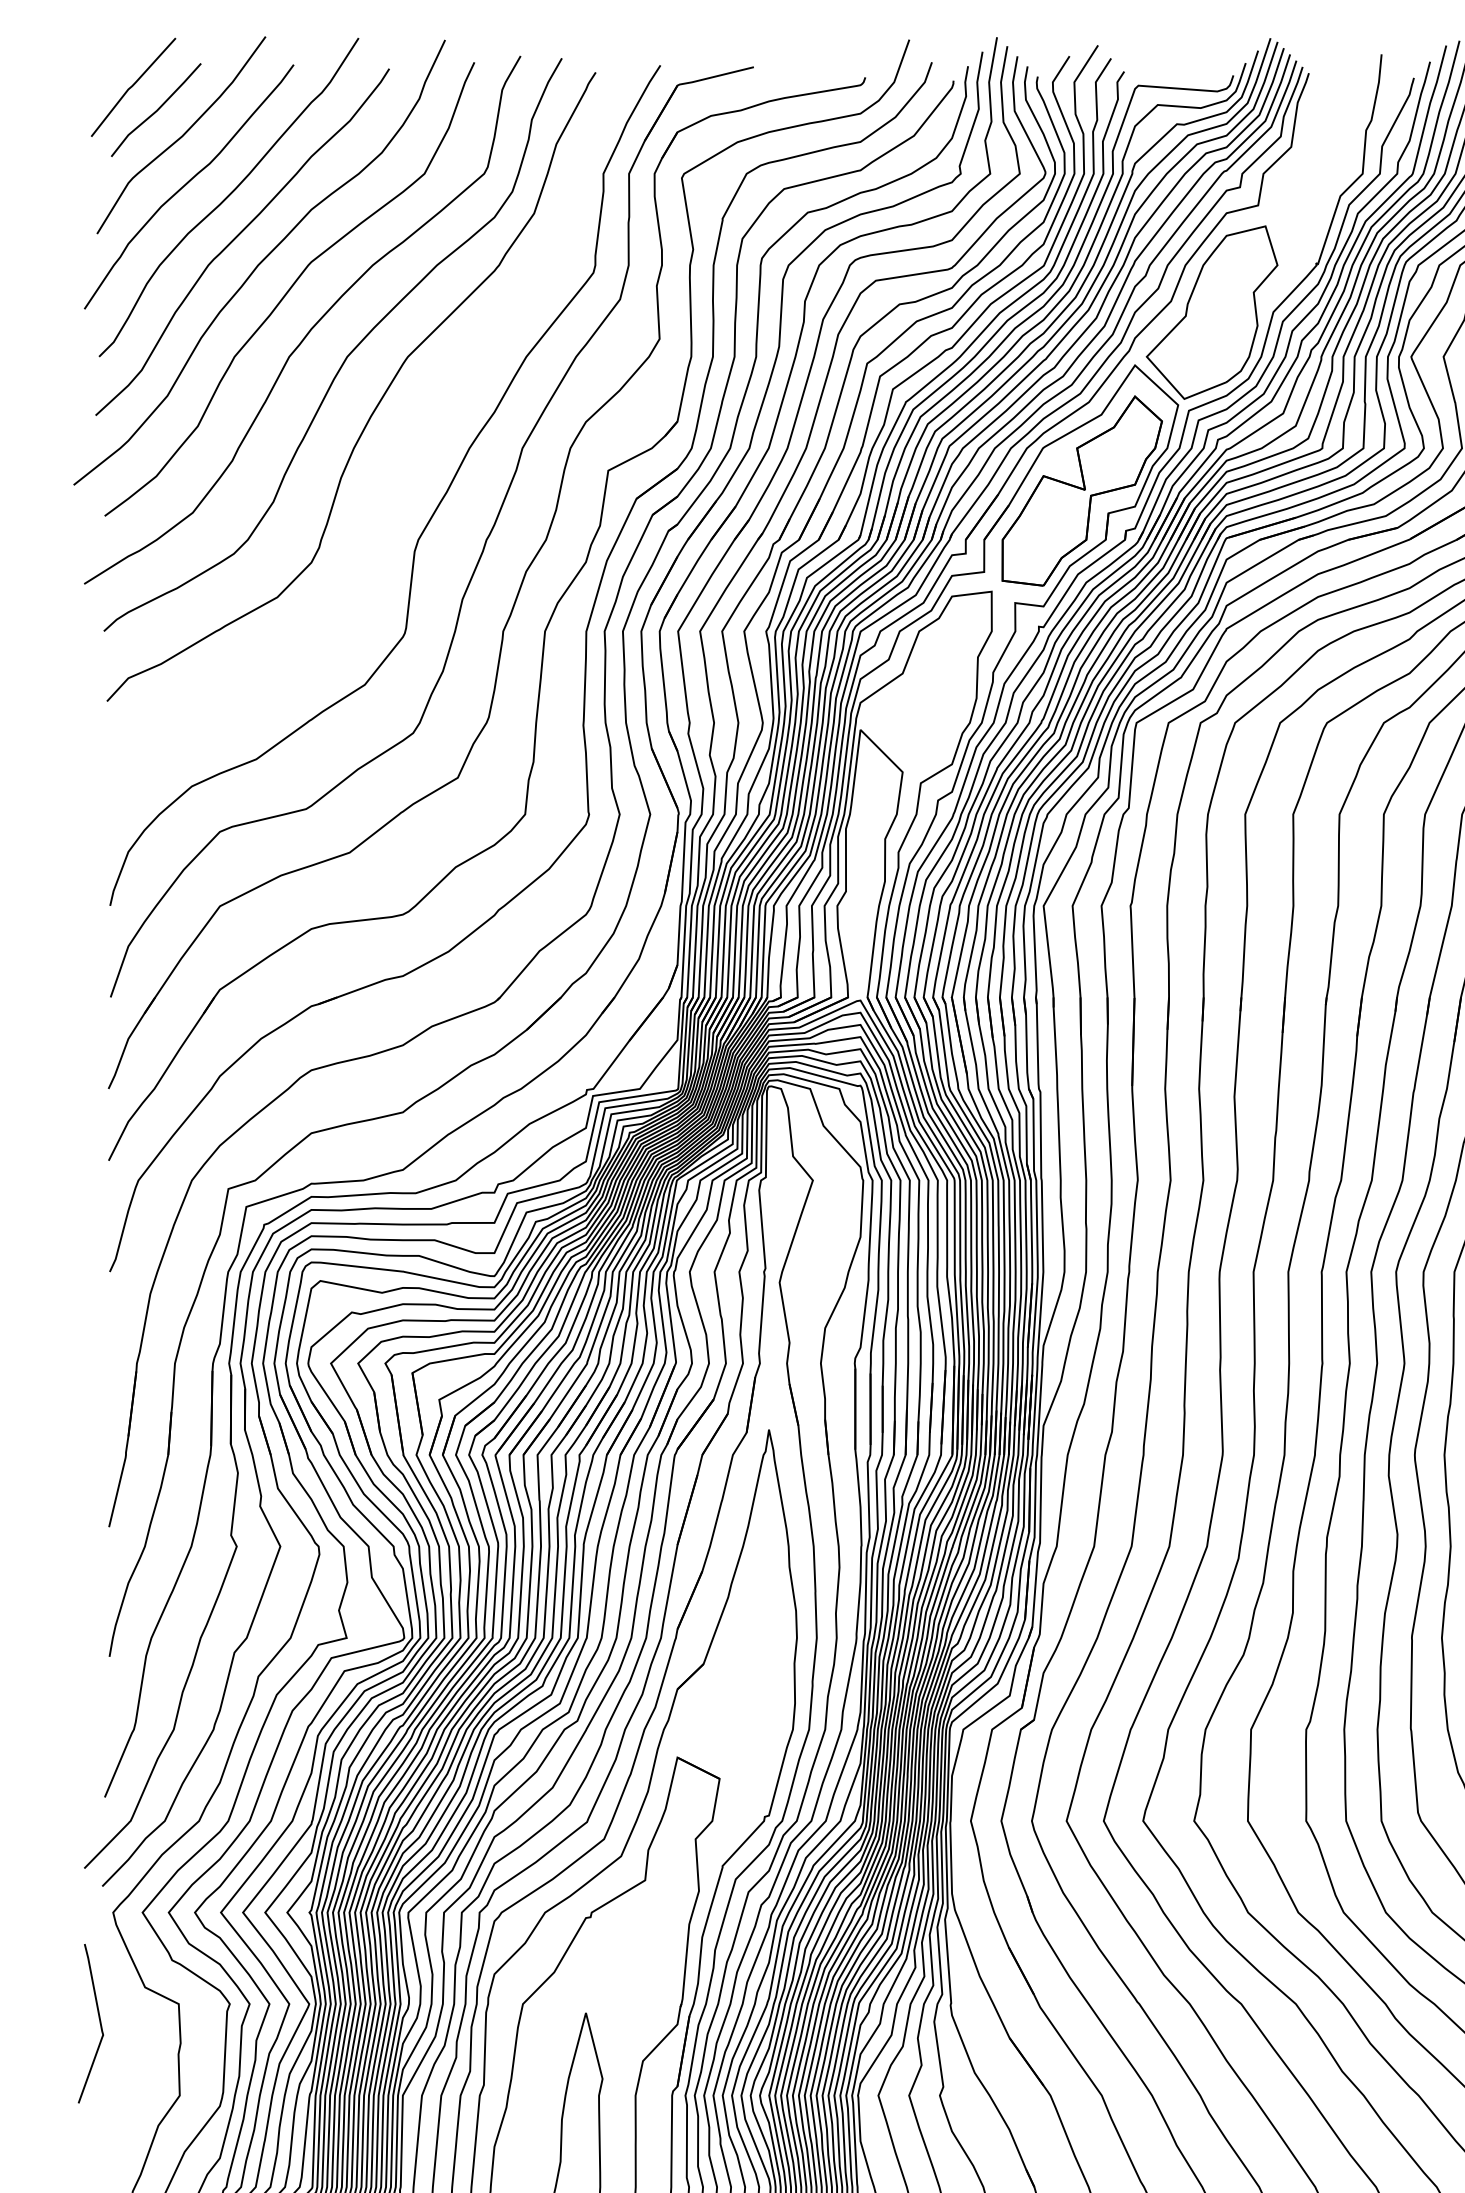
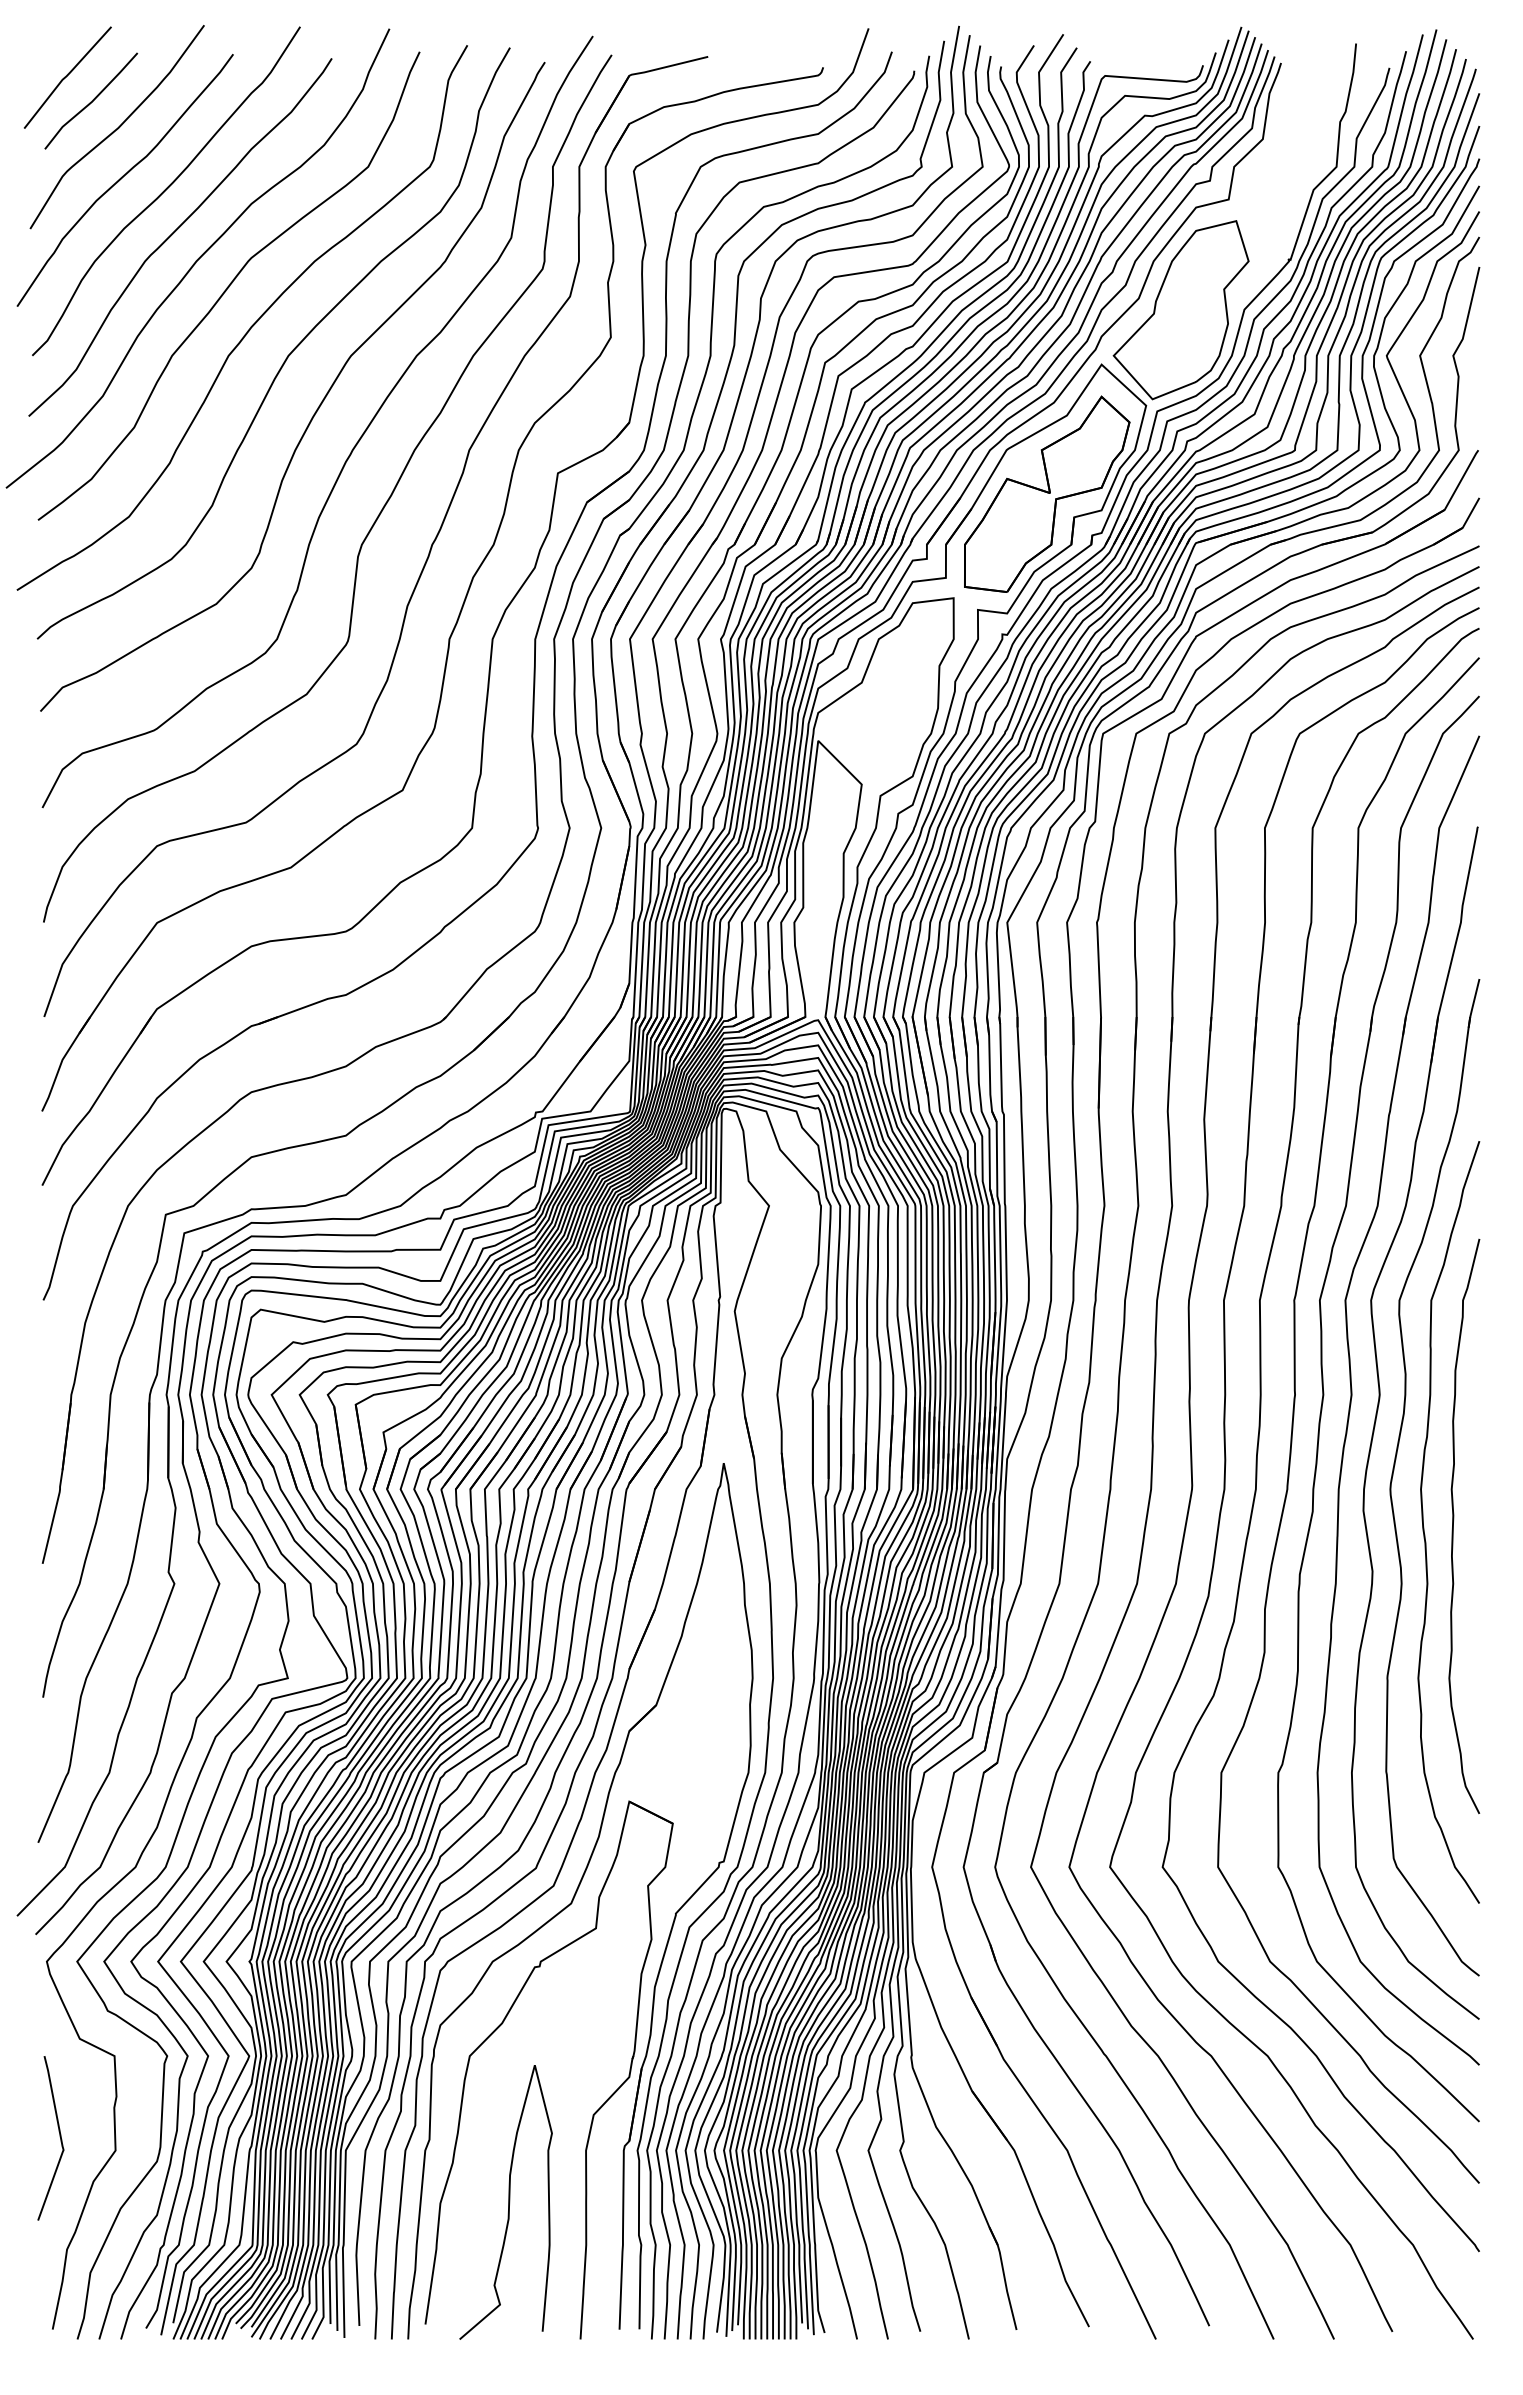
curve: (411, 443) -> (354, 445), added
curve: (99, 2021) -> (59, 2136), moved

